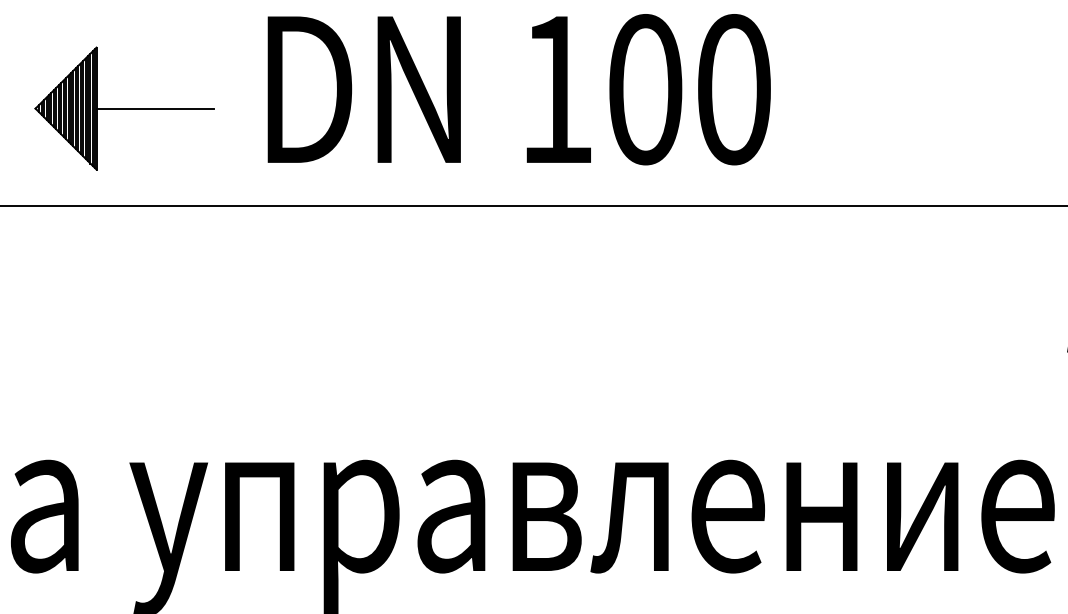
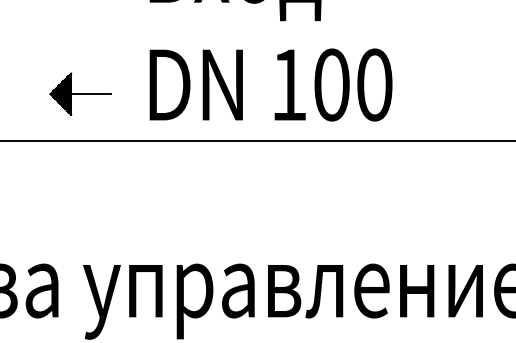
part: (124, 107) -> (80, 93), size x0.7

